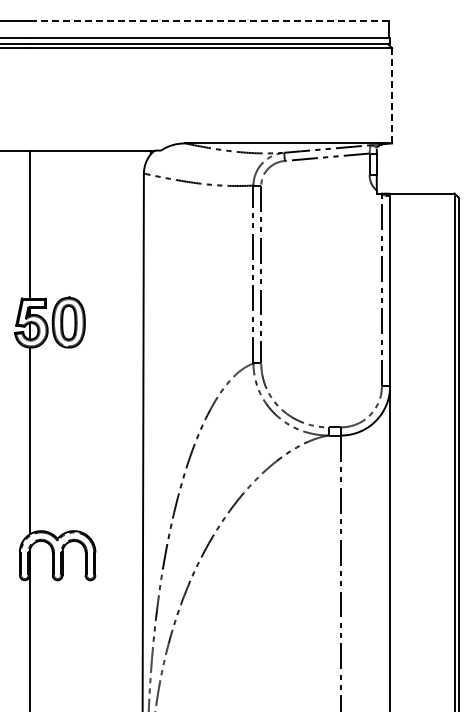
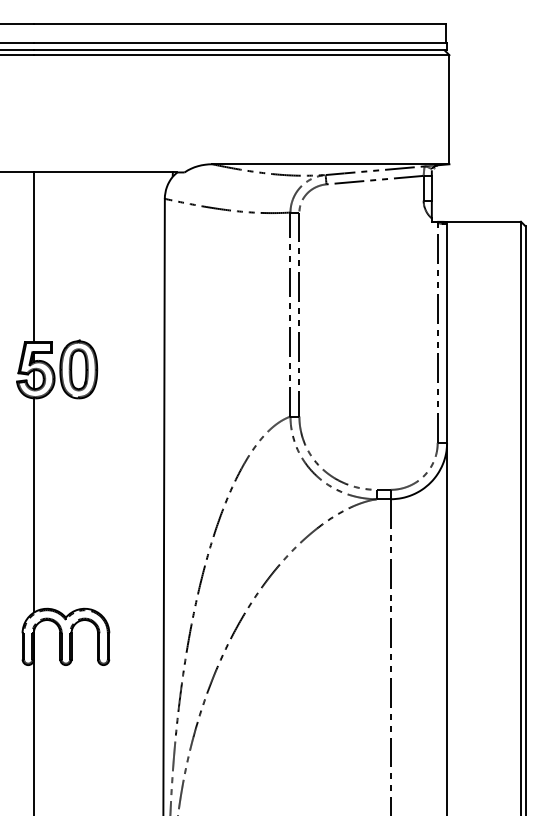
line: (209, 21) -> (240, 24), dashed -> solid
line: (392, 95) -> (449, 109), dashed -> solid

